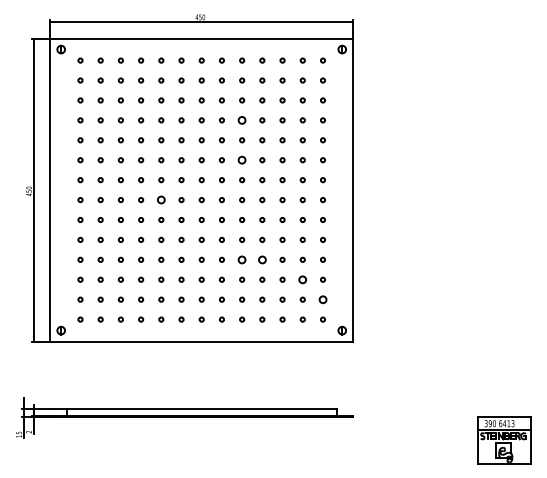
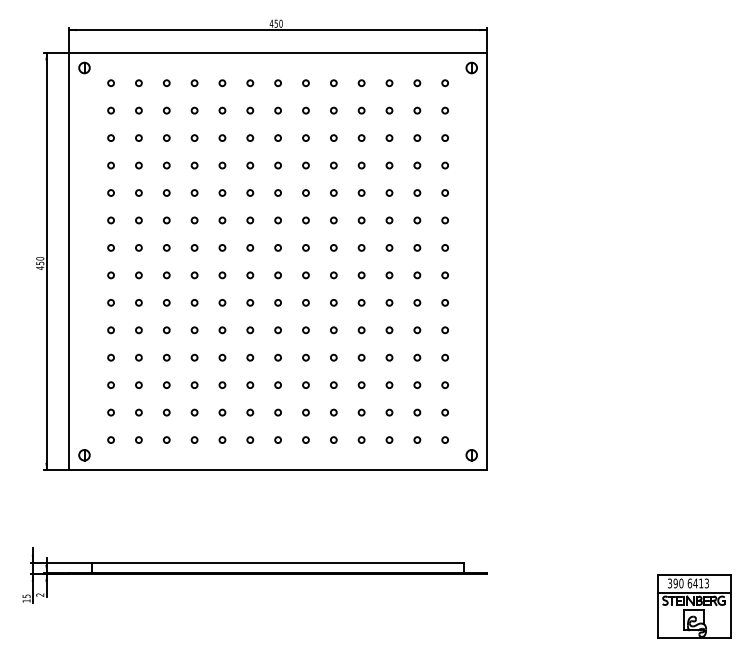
circle: (241, 120) -> (333, 165), size x0.62
circle: (241, 160) -> (333, 220), size x0.62
circle: (161, 200) -> (222, 275), size x0.62
circle: (241, 259) -> (333, 357), size x0.62
circle: (262, 259) -> (361, 357), size x0.62
circle: (302, 279) -> (417, 384), size x0.62
circle: (322, 299) -> (444, 412), size x0.62

